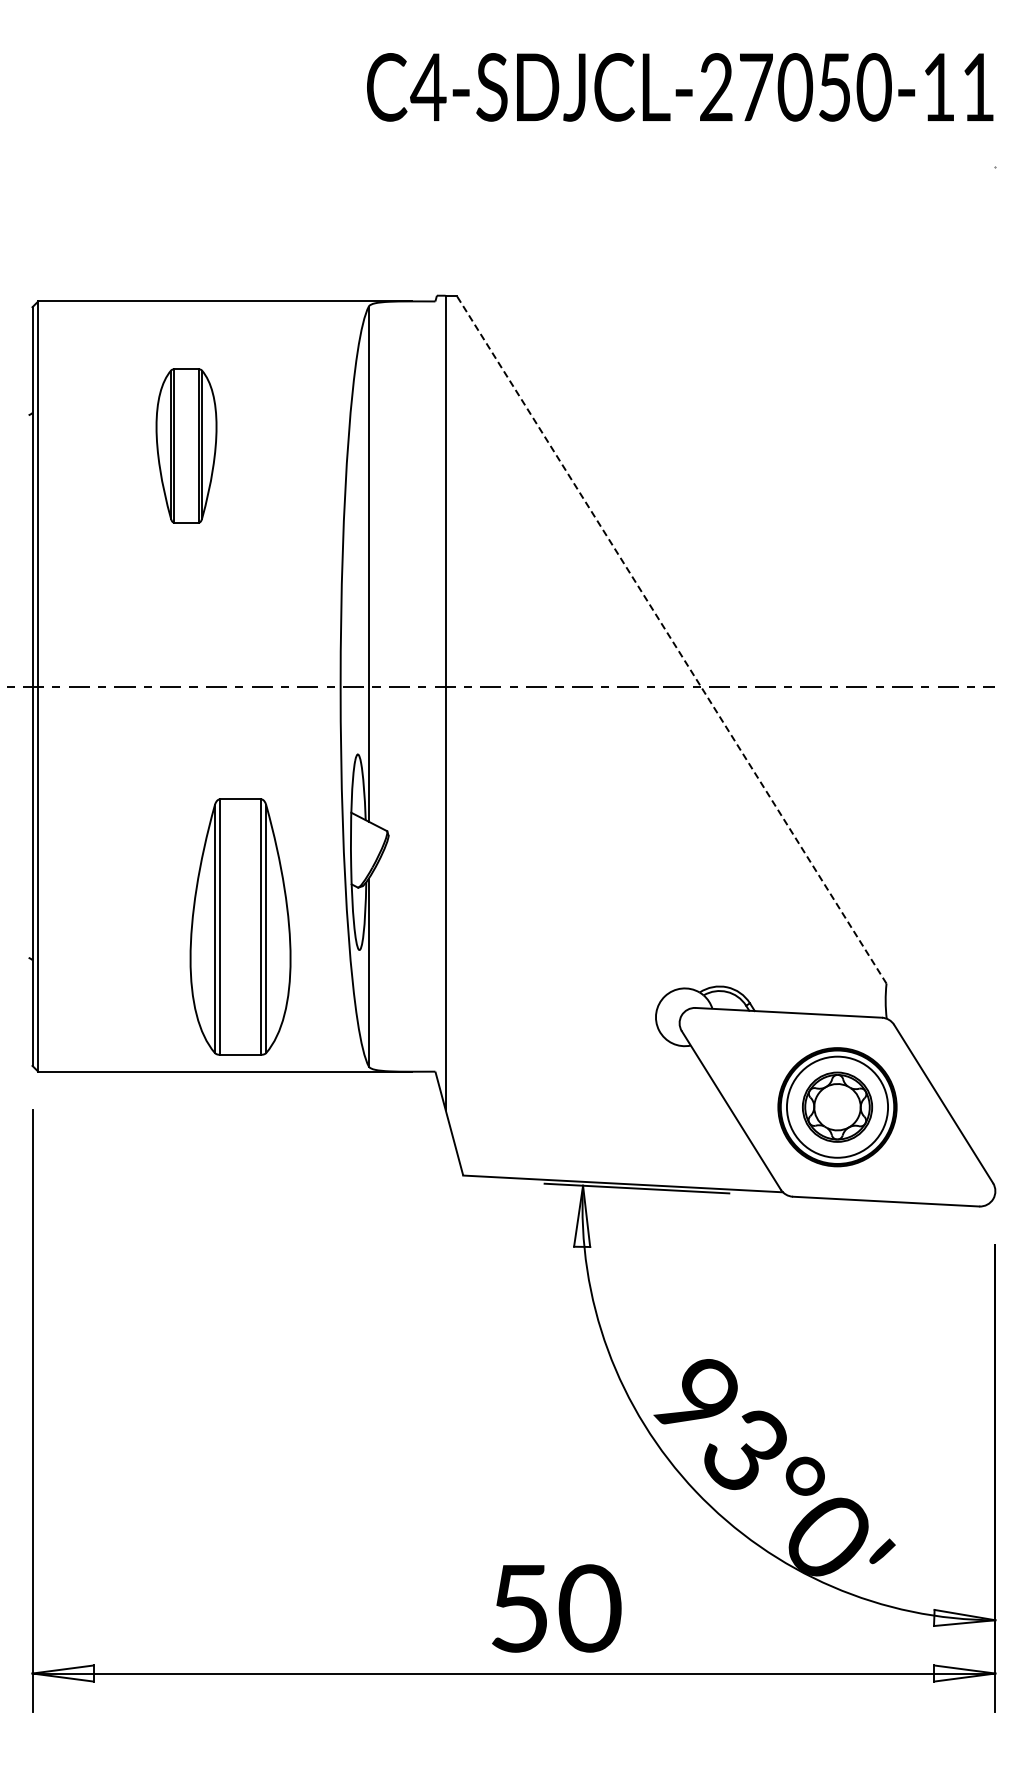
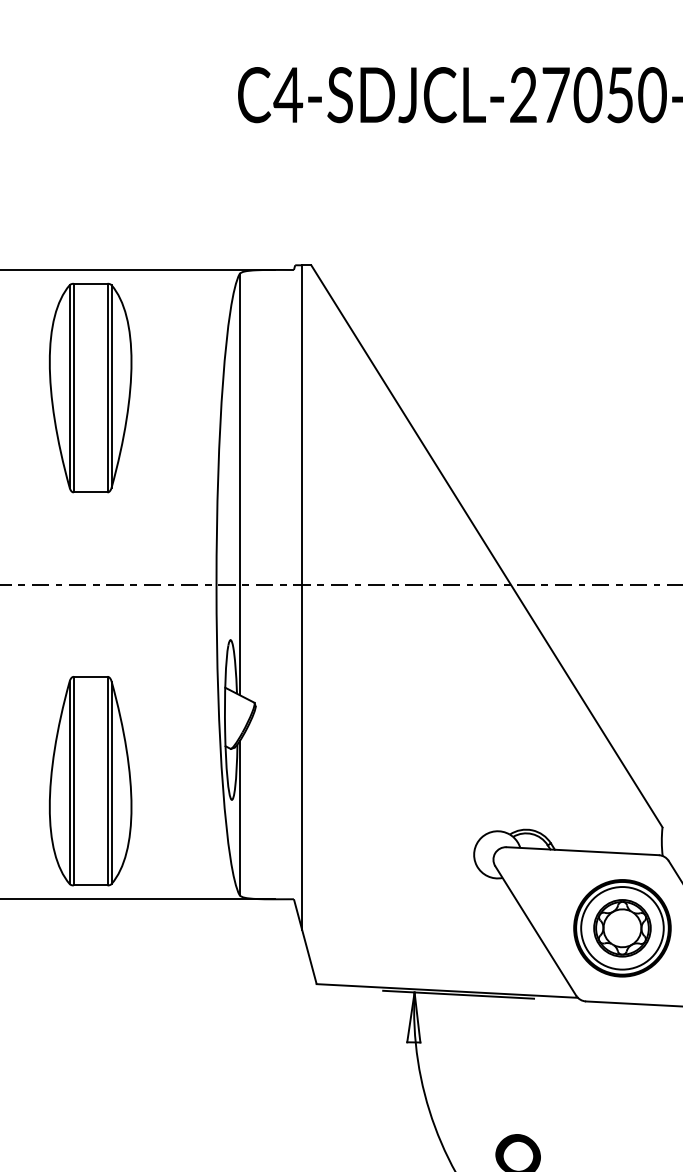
part: (186, 445) -> (90, 387), size x1.67
line: (671, 639) -> (486, 546), dashed -> solid
part: (240, 926) -> (90, 780), moved

